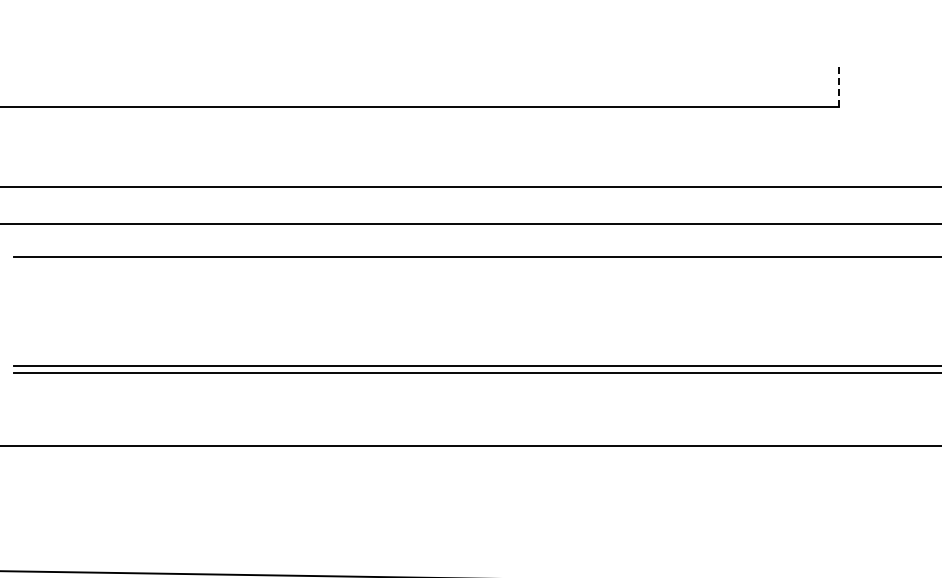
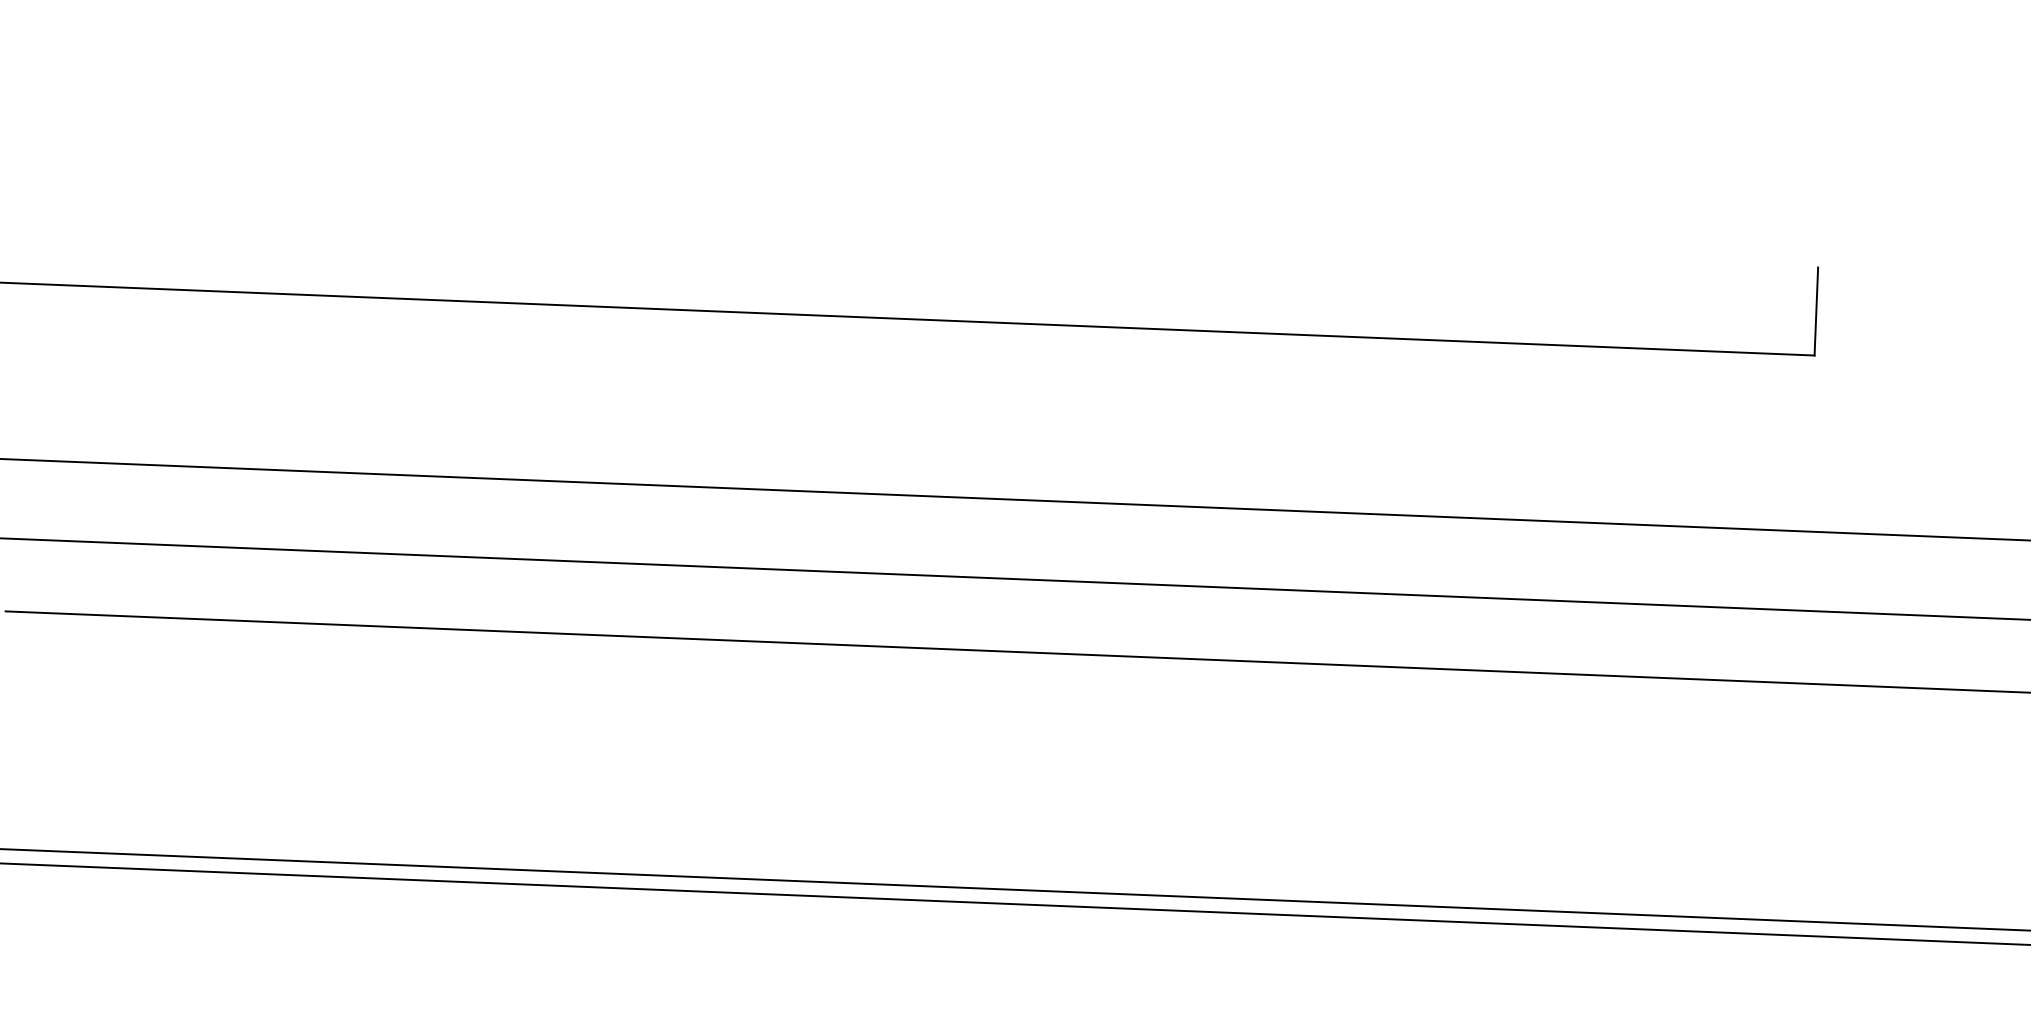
line: (839, 85) -> (1817, 309), dashed -> solid

